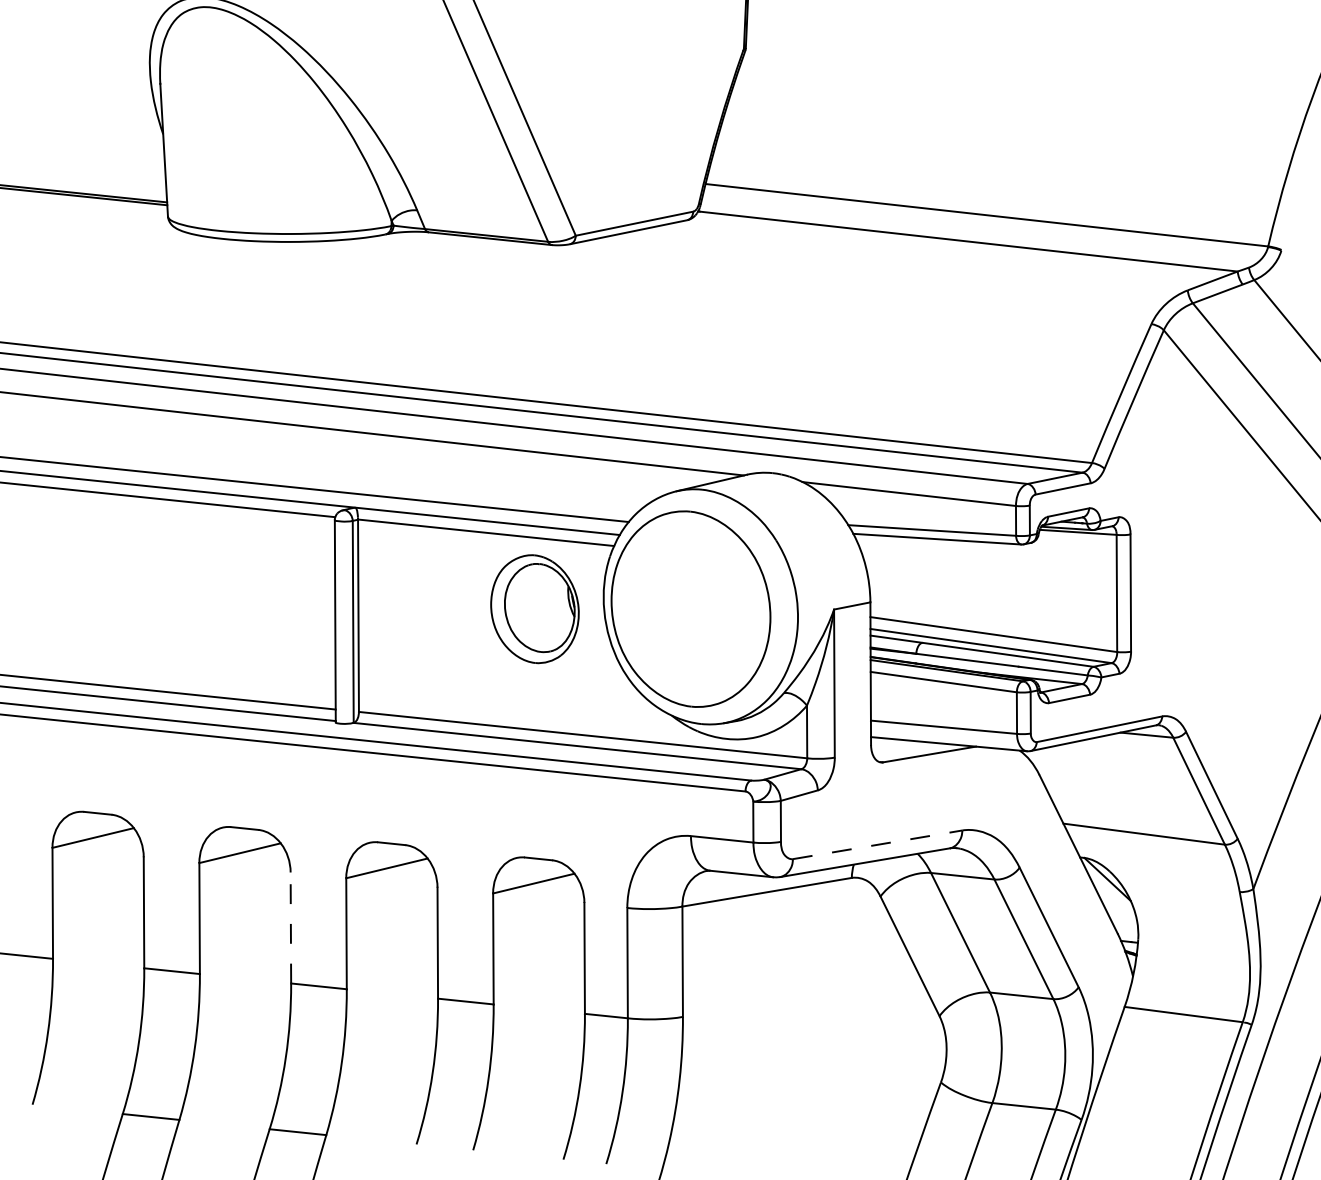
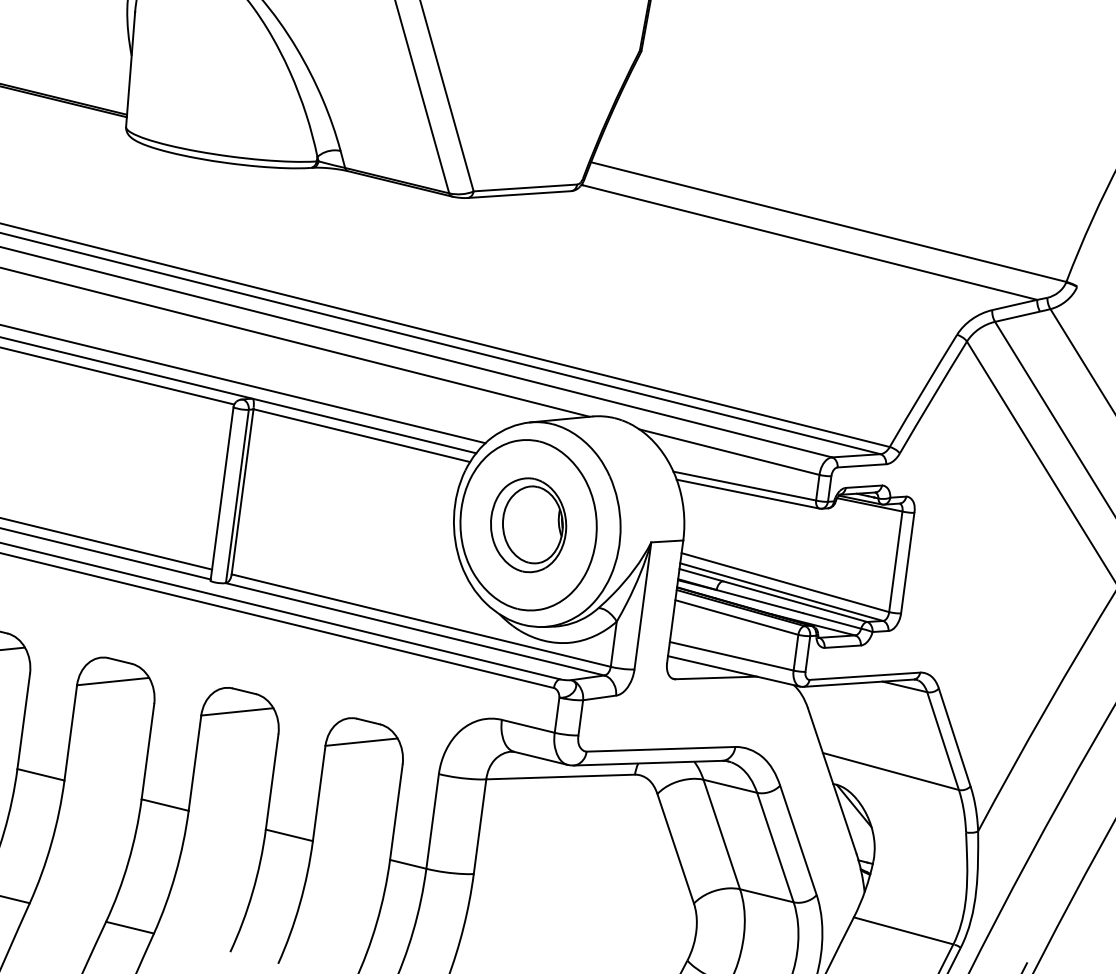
part: (534, 609) -> (528, 525), moved
line: (877, 844) -> (660, 749), dashed -> solid
line: (290, 927) -> (147, 751), dashed -> solid

